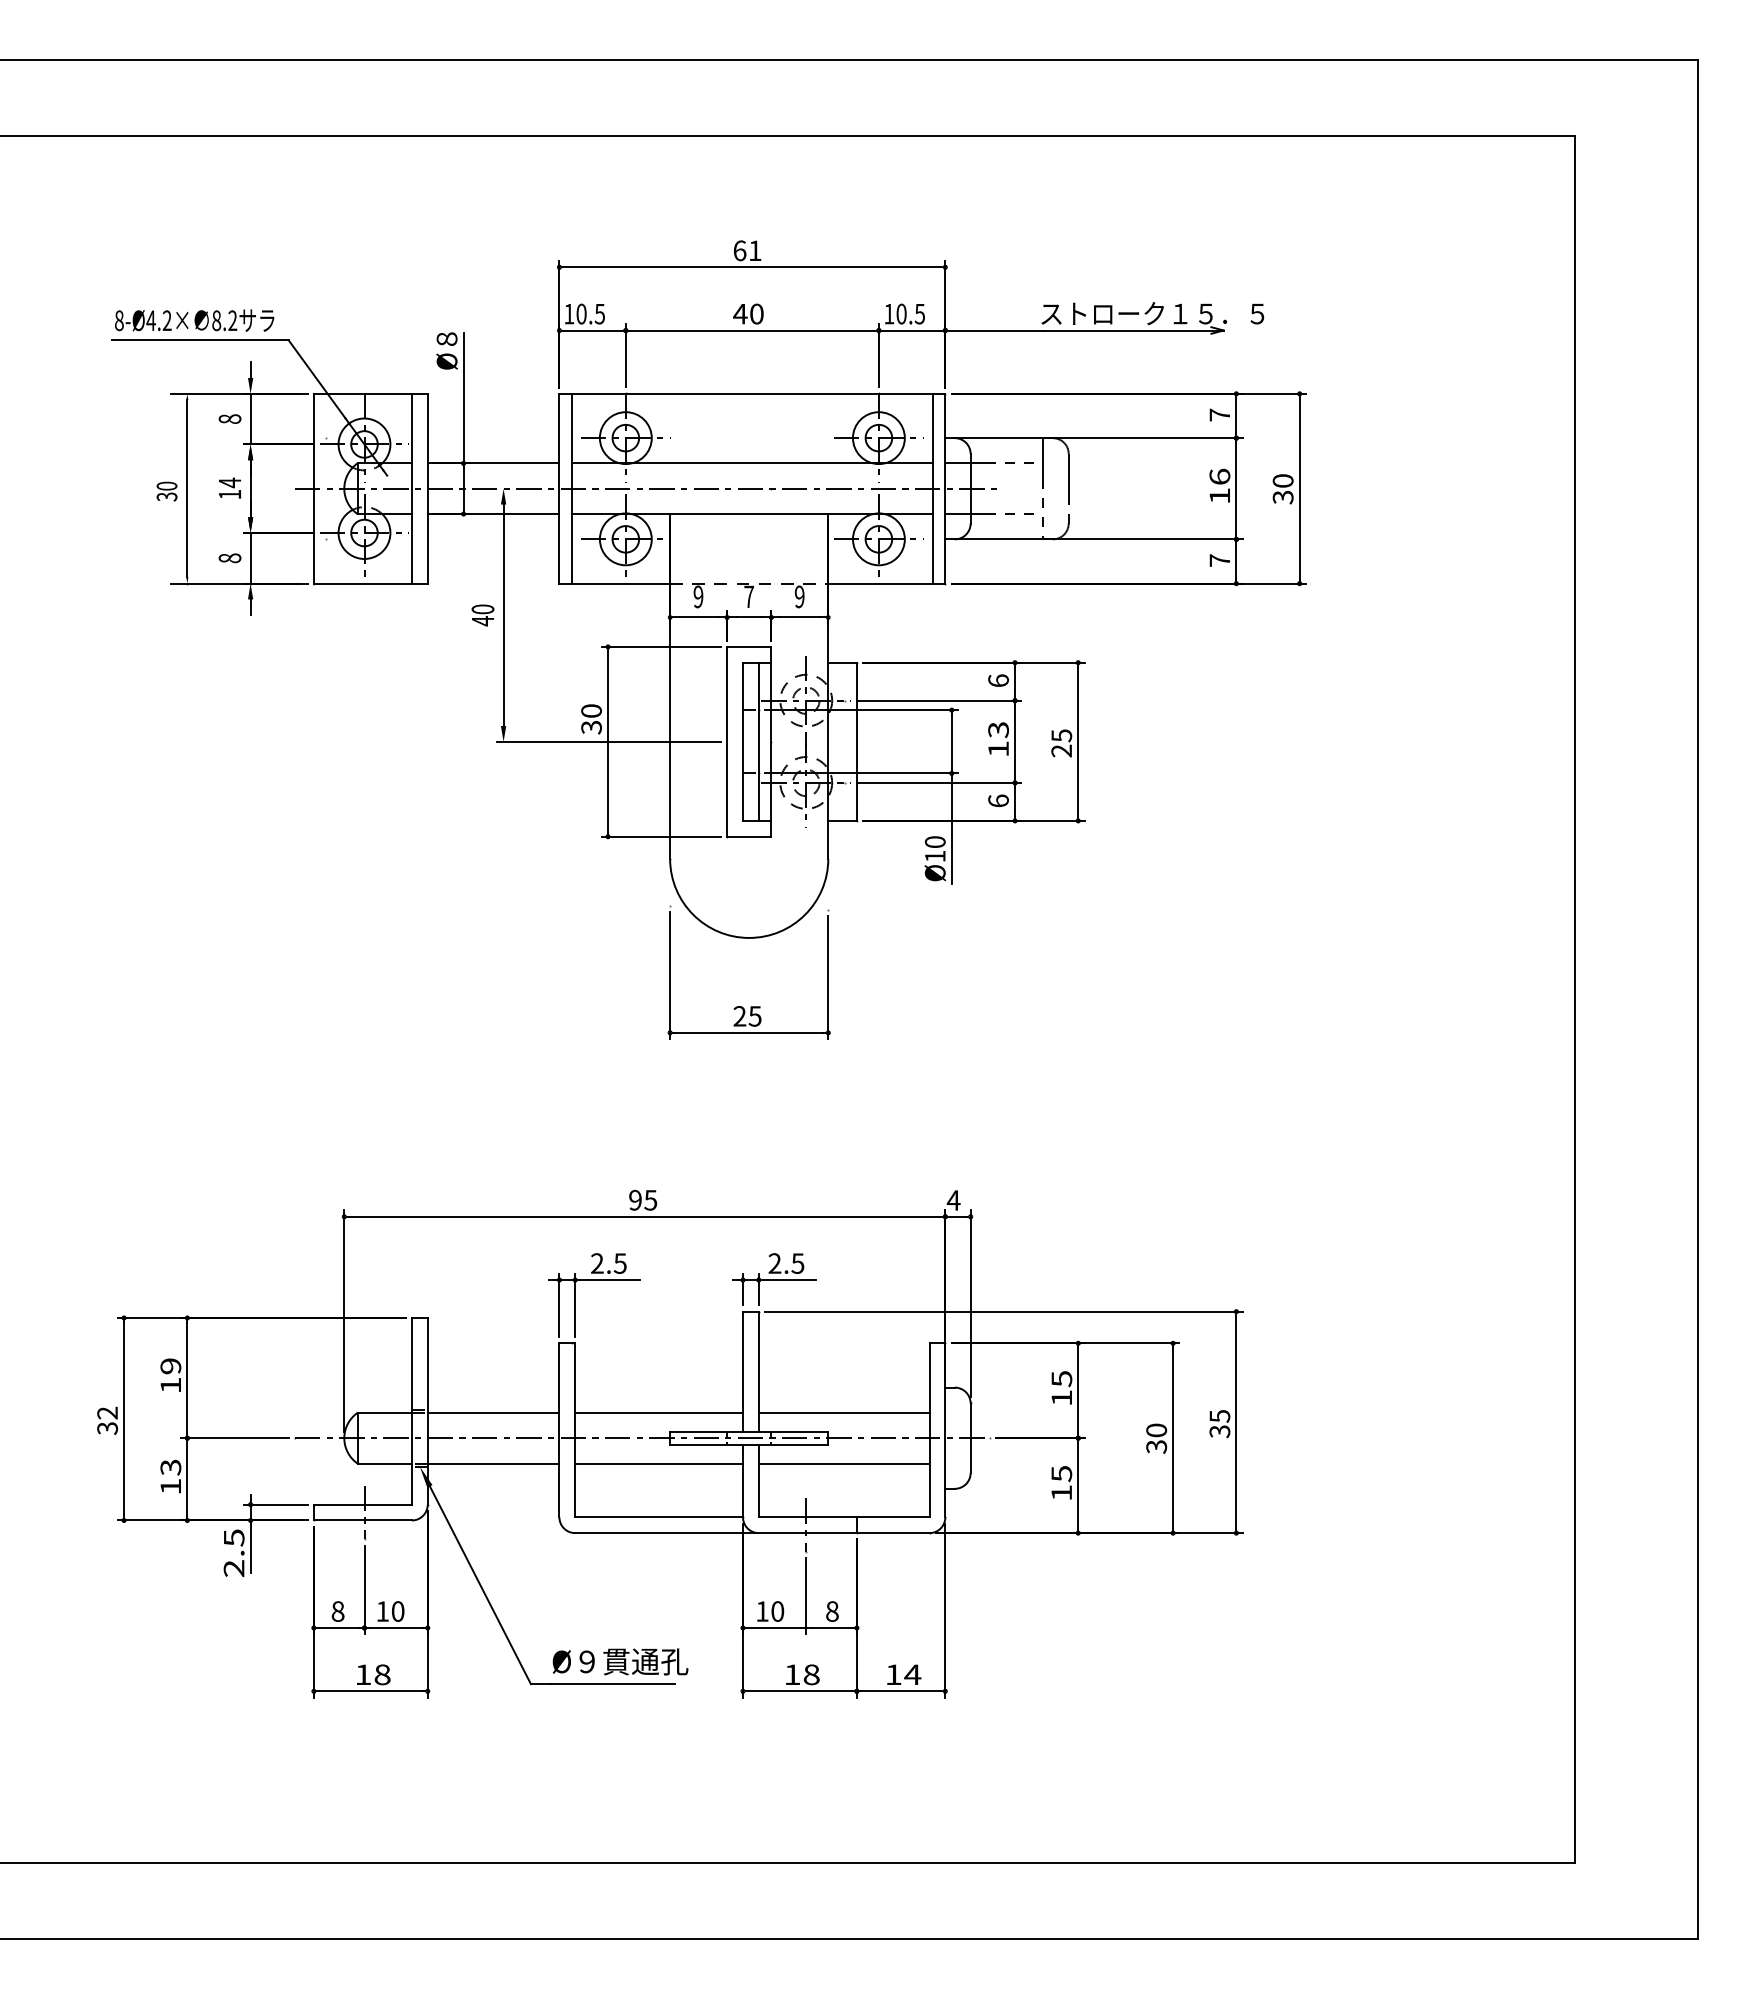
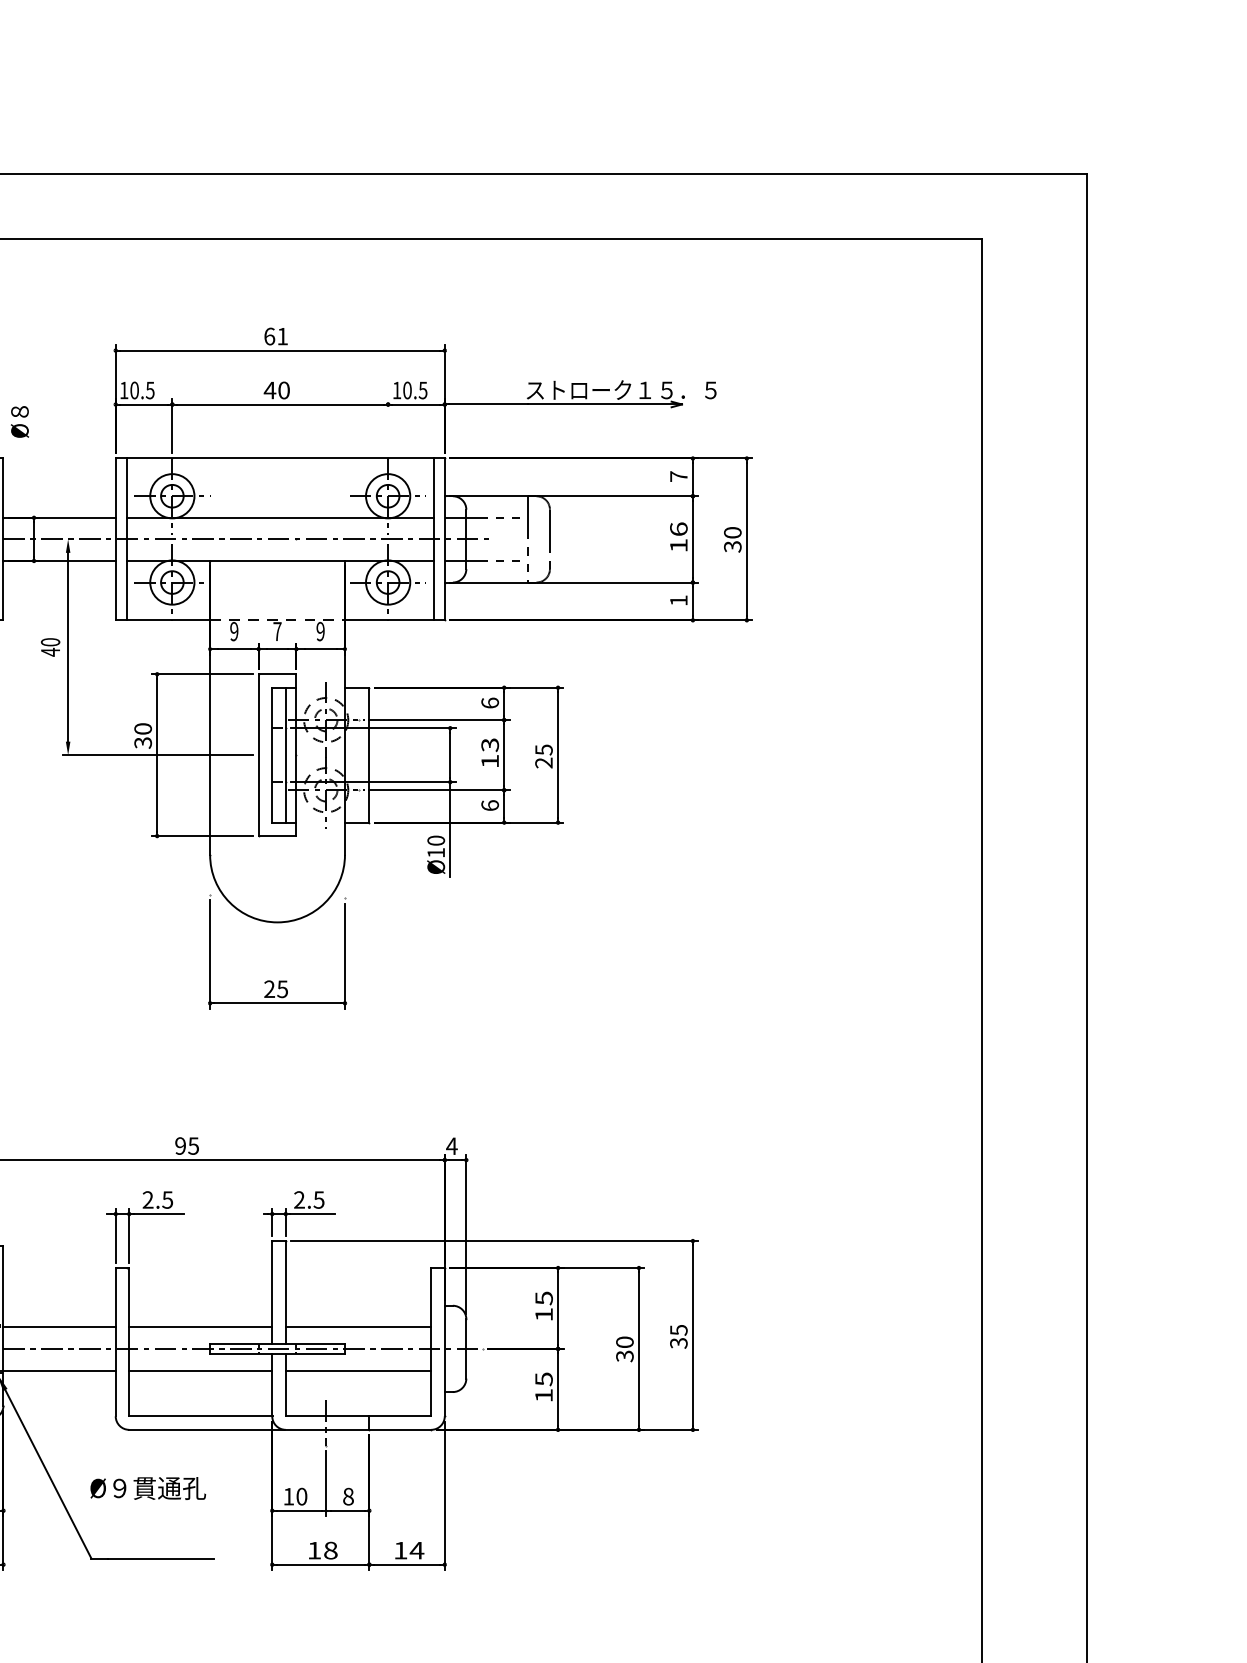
line: (878, 355) -> (387, 425), removed
line: (463, 397) -> (33, 461), removed
text: (1219, 560) -> (678, 600), 7 -> 1
text: (620, 1661) -> (148, 1488), moved

